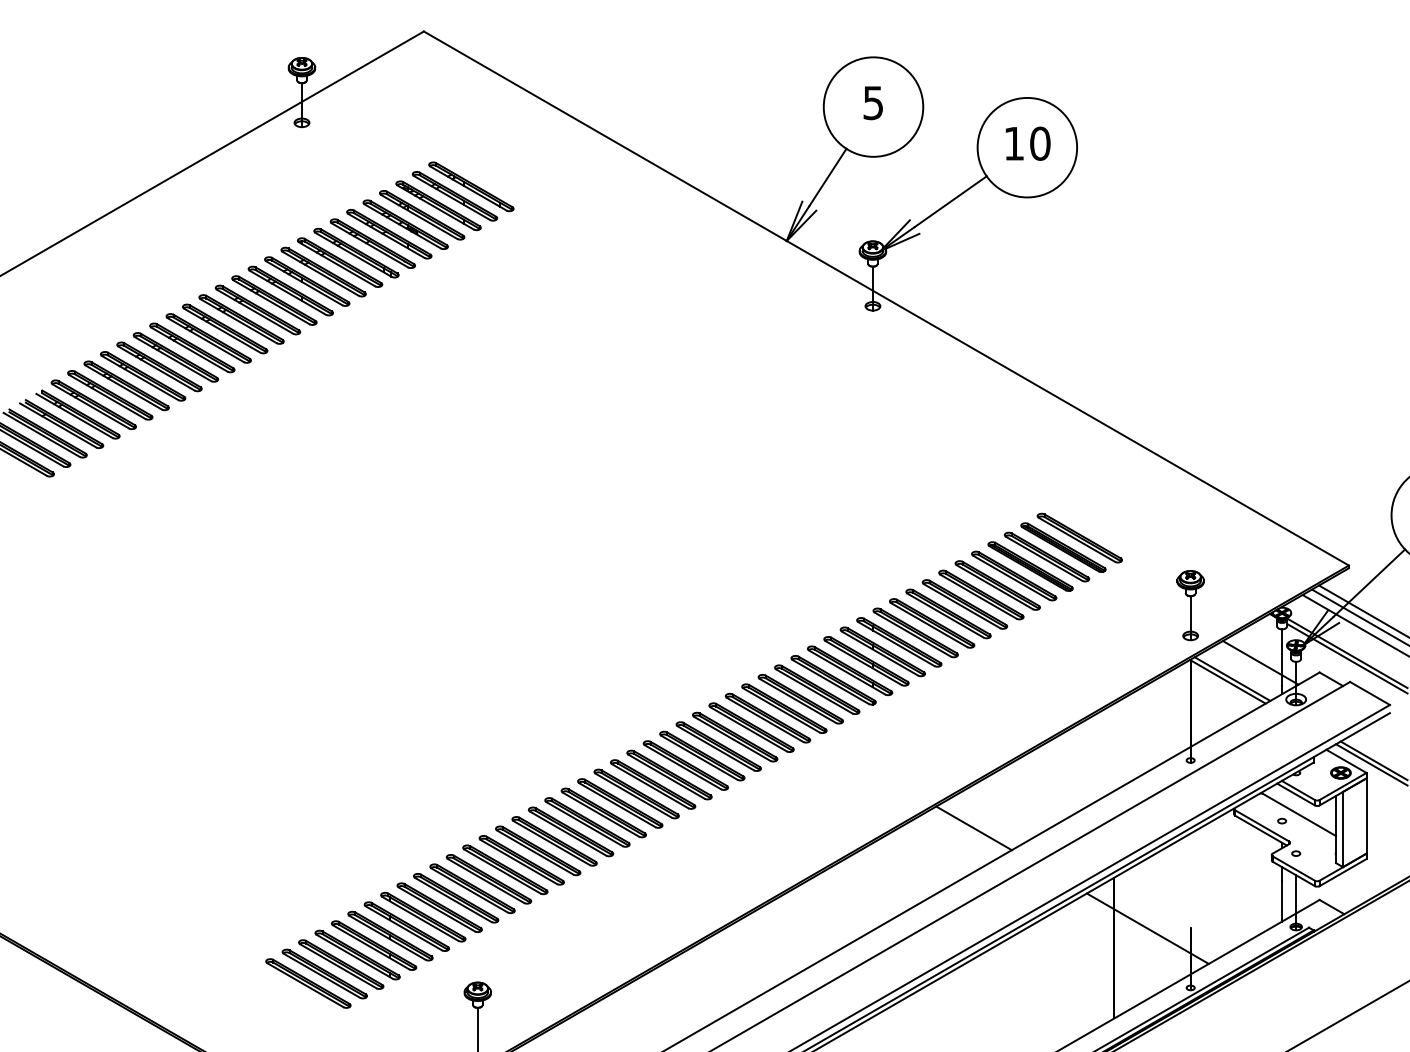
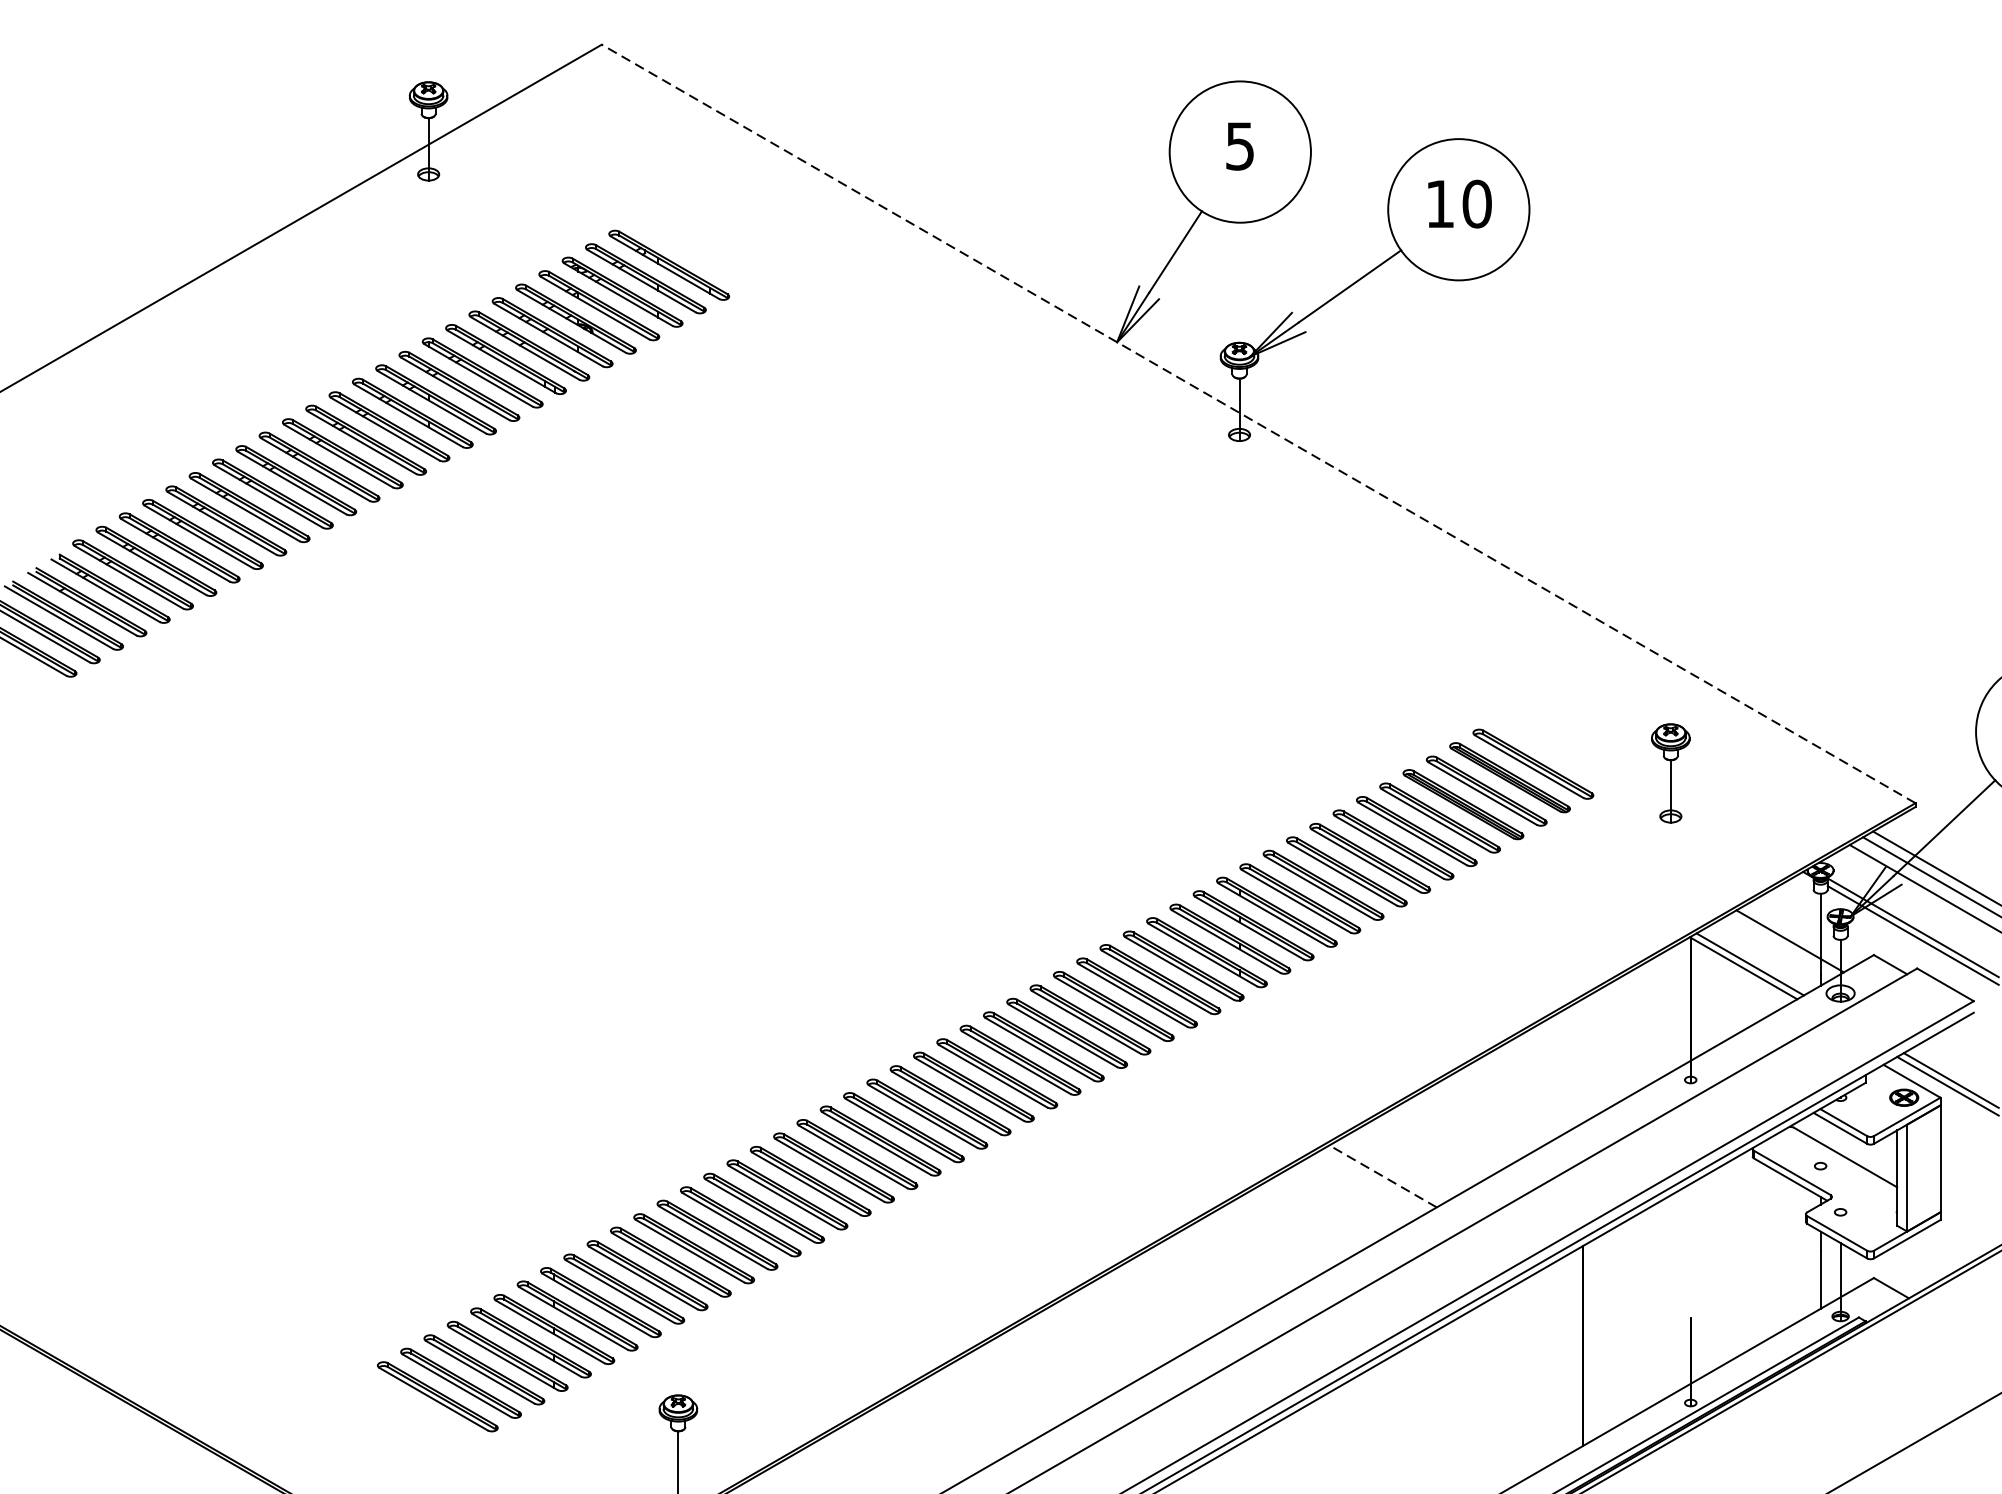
line: (885, 298) -> (1257, 423), solid -> dashed
part: (1190, 605) -> (1670, 773), moved
line: (974, 828) -> (1383, 1176), solid -> dashed
line: (1147, 928) -> (1629, 1318), removed

